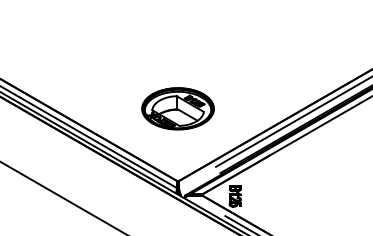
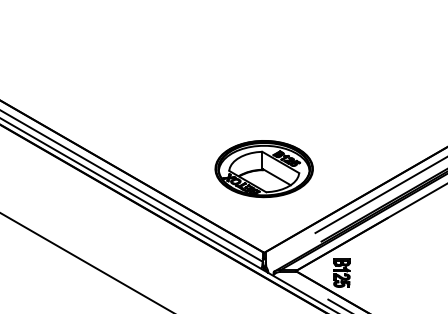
part: (177, 108) -> (263, 168), moved

